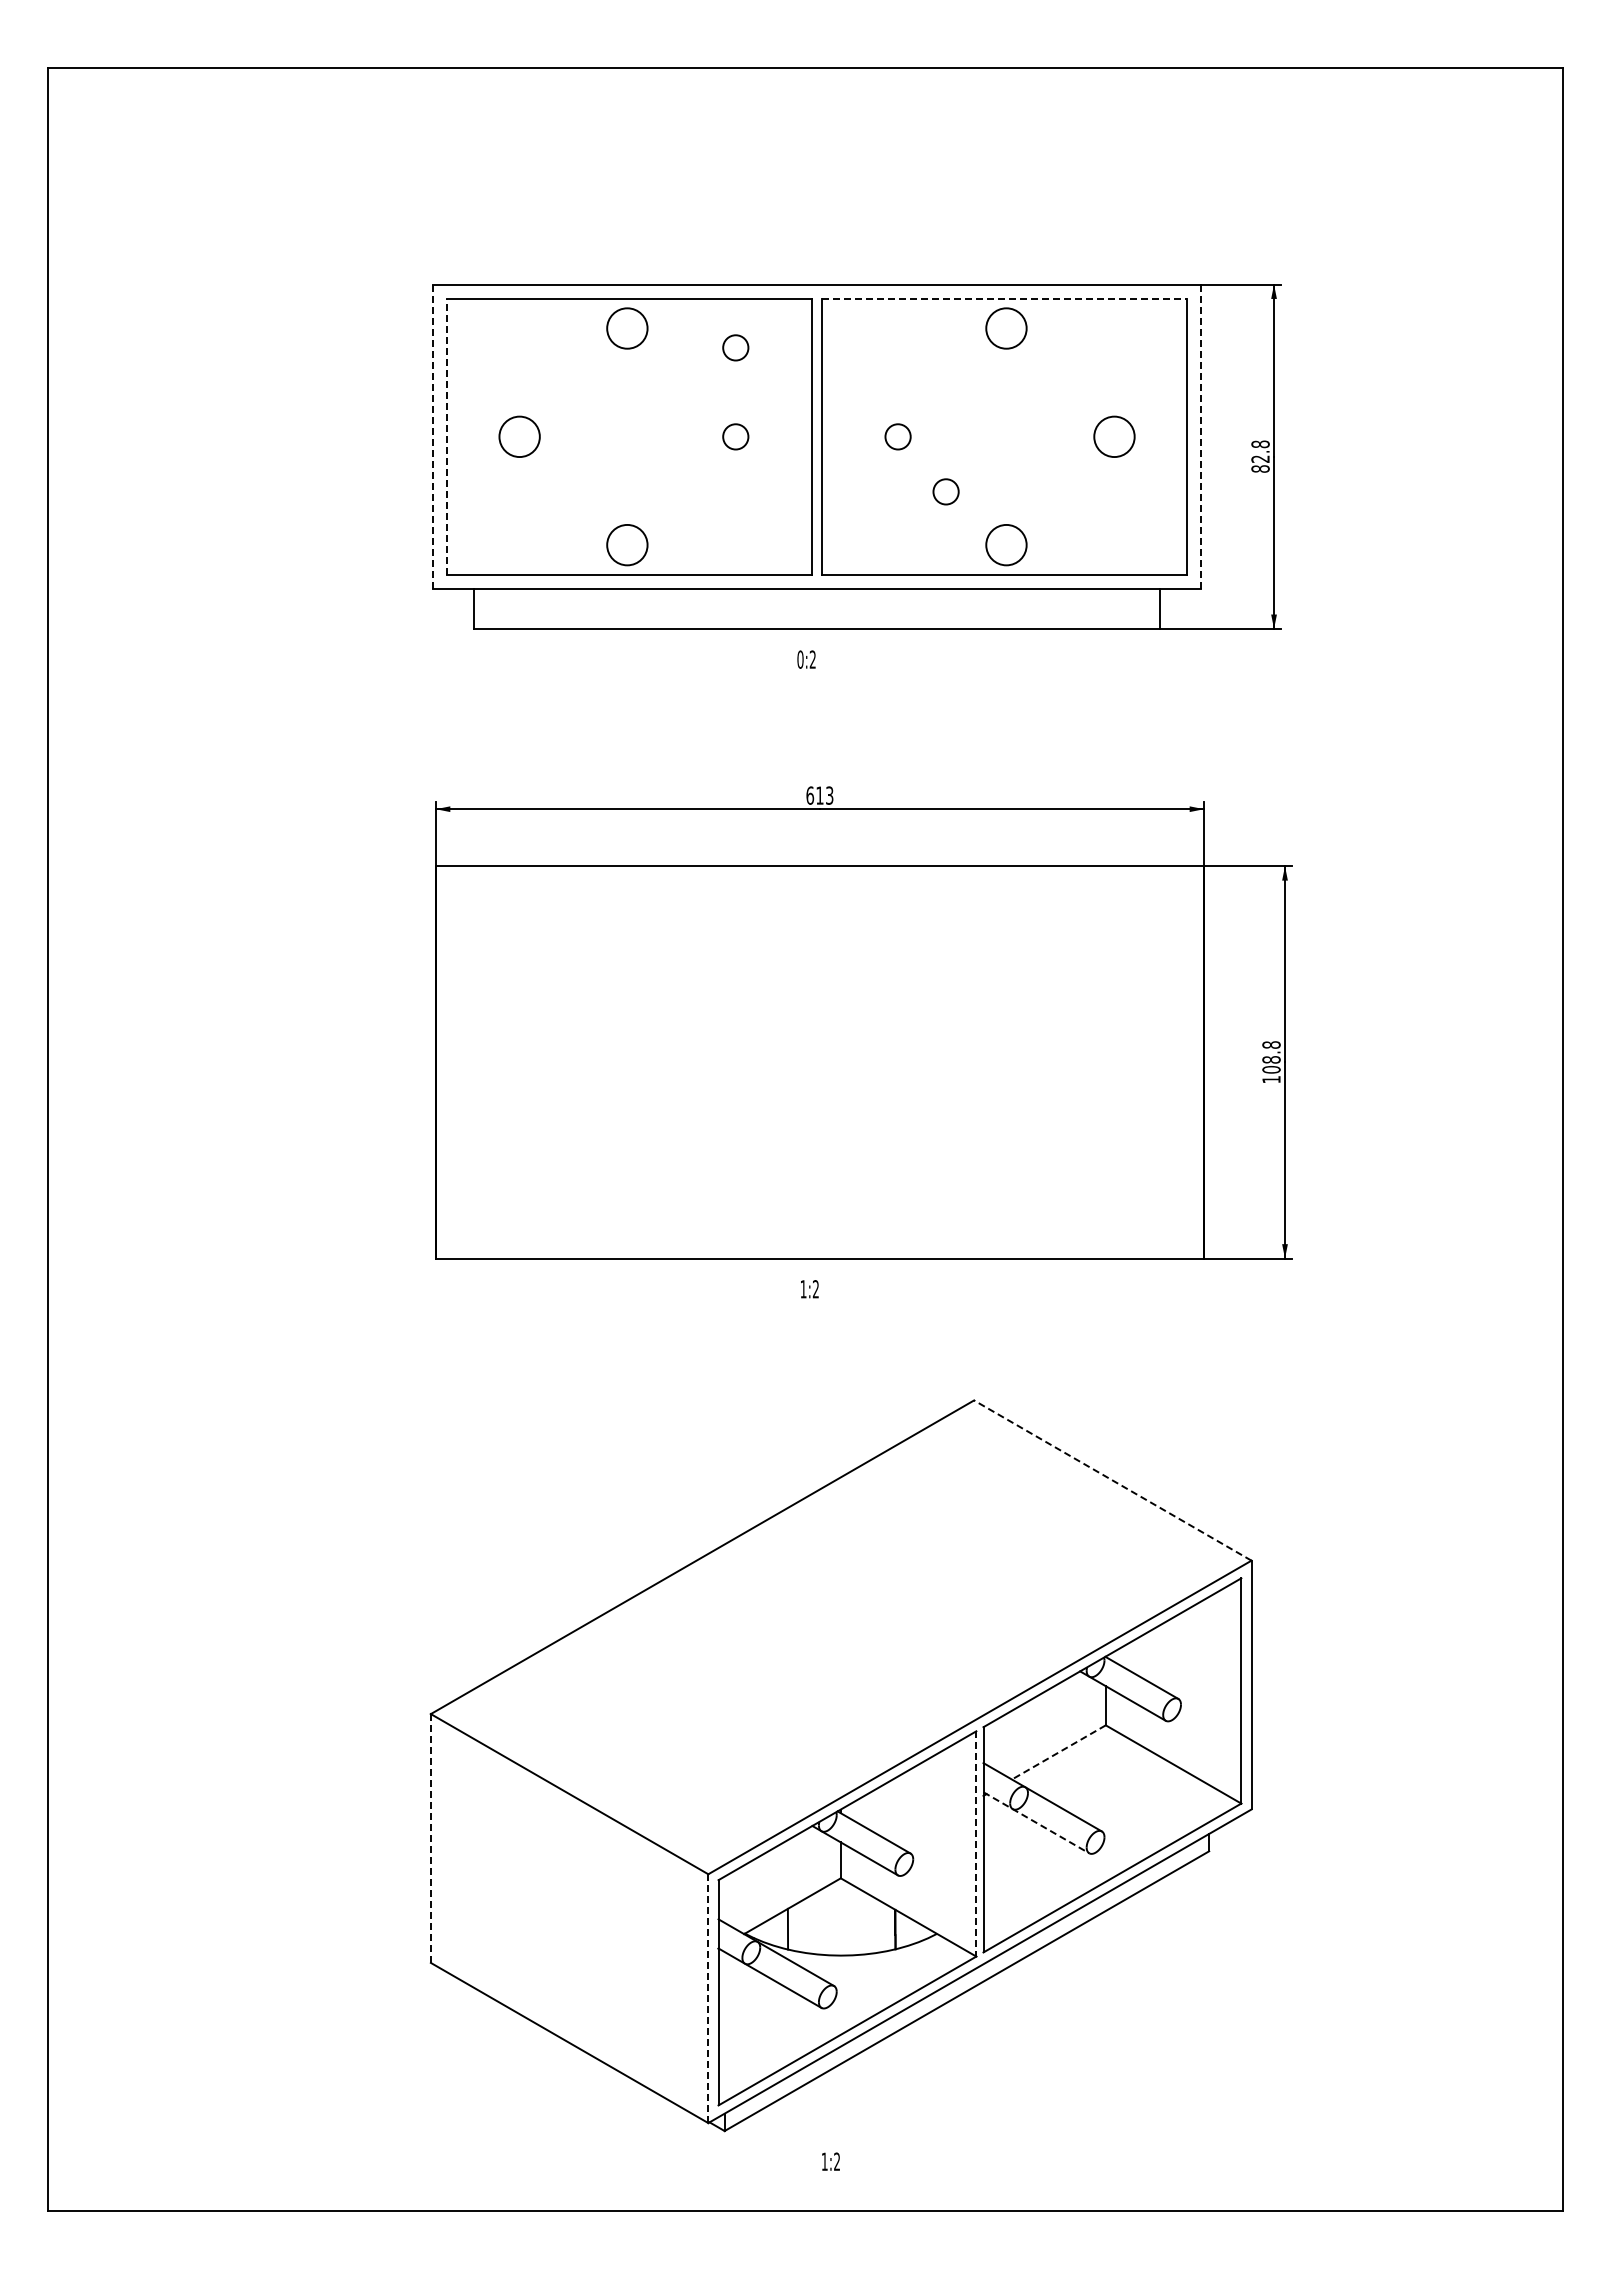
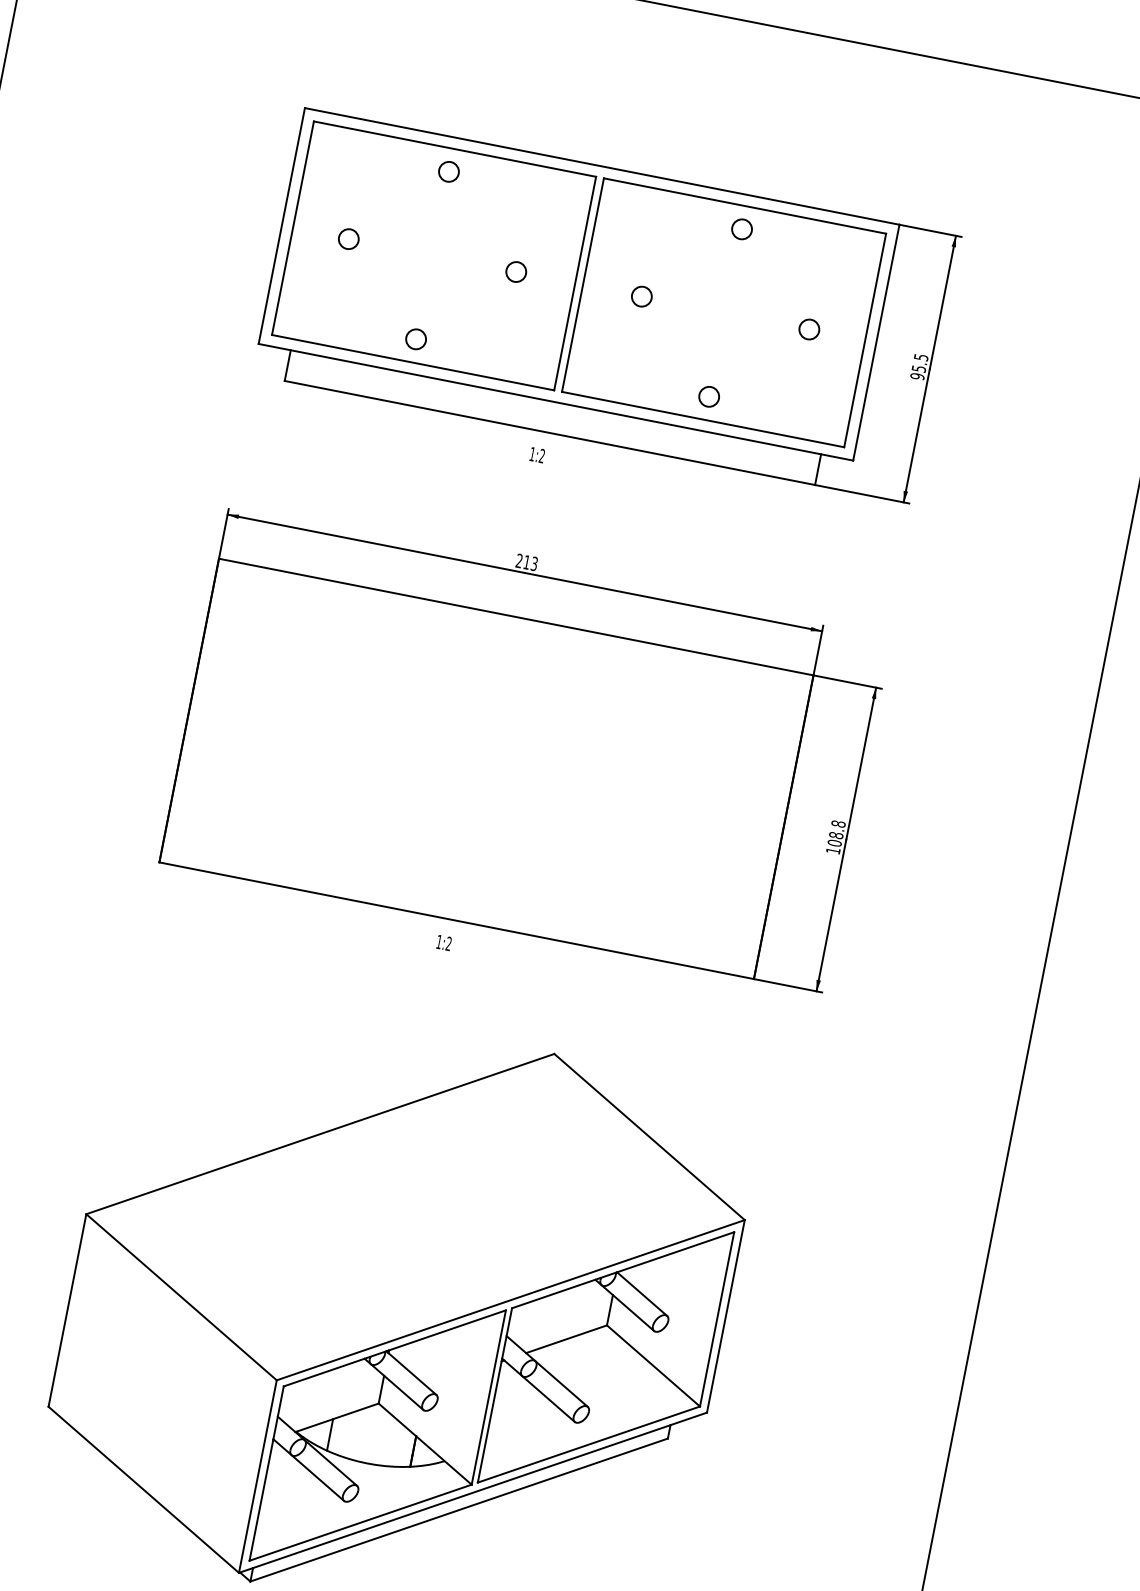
line: (1004, 298) -> (745, 205), dashed -> solid
circle: (627, 328) -> (448, 171), size x0.62
circle: (1005, 328) -> (741, 229), size x0.62
circle: (735, 347) -> (529, 202), removed
line: (432, 436) -> (281, 225), dashed -> solid
line: (447, 436) -> (293, 227), dashed -> solid
circle: (518, 436) -> (348, 238), size x0.62
circle: (1114, 436) -> (809, 329), size x0.62
line: (1201, 437) -> (876, 343), dashed -> solid
text: (1260, 456) -> (919, 366), 82.8 -> 95.5
circle: (945, 491) -> (670, 346), removed
circle: (627, 544) -> (416, 338), size x0.62
circle: (1005, 544) -> (708, 396), size x0.62
text: (800, 659) -> (532, 454), 0:2 -> 1:2
text: (810, 795) -> (519, 560), 613 -> 213
line: (1112, 1480) -> (649, 1136), dashed -> solid
line: (1058, 1752) -> (566, 1339), dashed -> solid
line: (1036, 1823) -> (538, 1390), dashed -> solid
line: (430, 1837) -> (67, 1309), dashed -> solid
line: (976, 1843) -> (488, 1397), dashed -> solid
line: (708, 1998) -> (258, 1476), dashed -> solid

